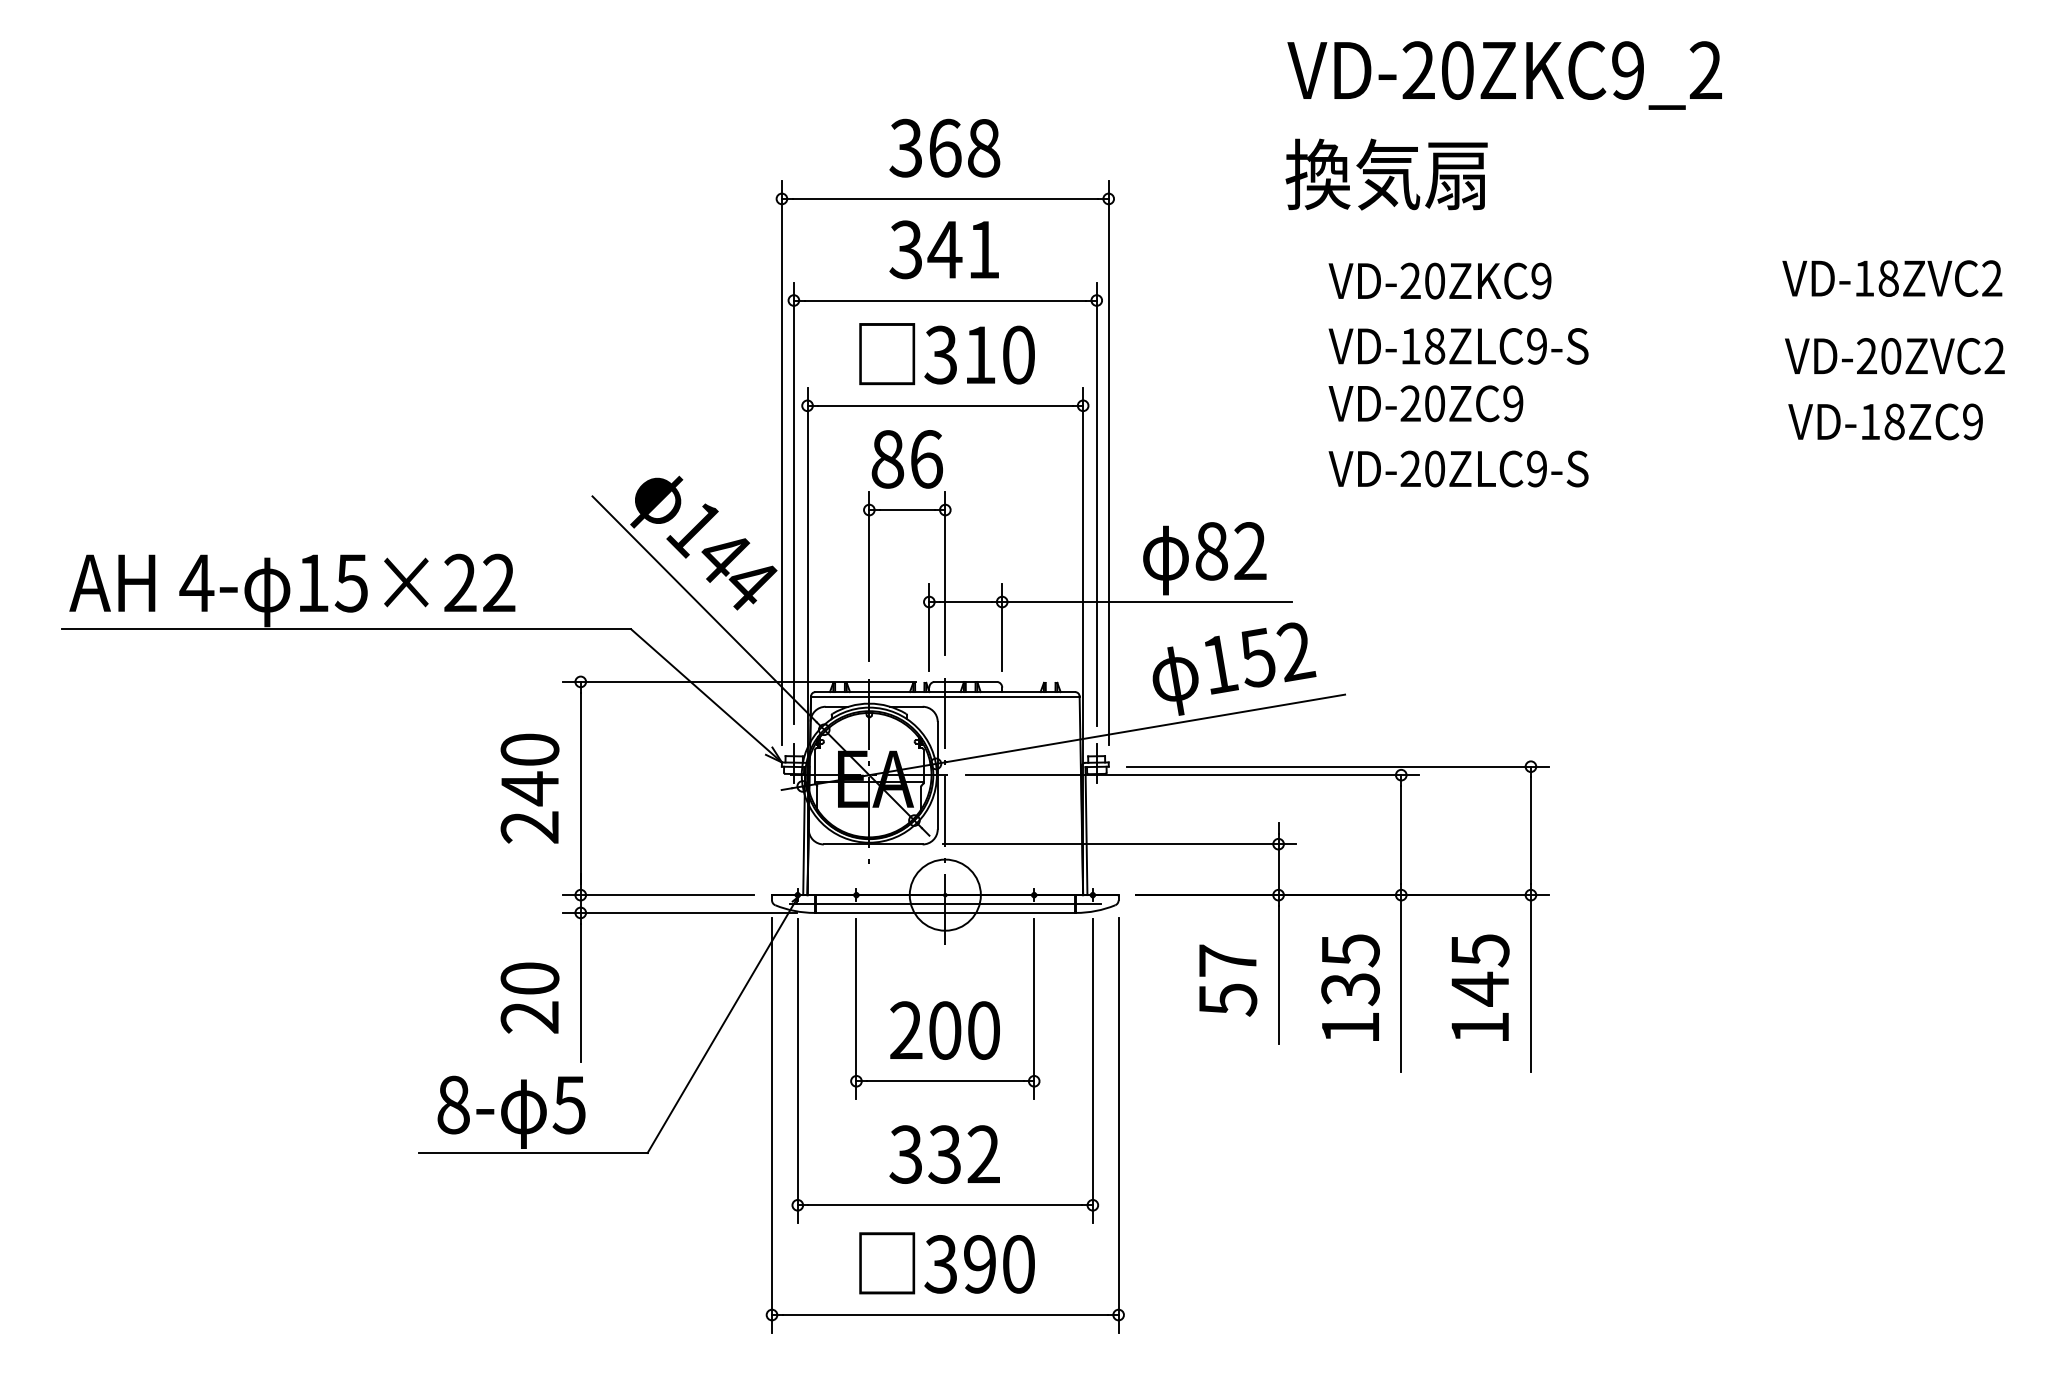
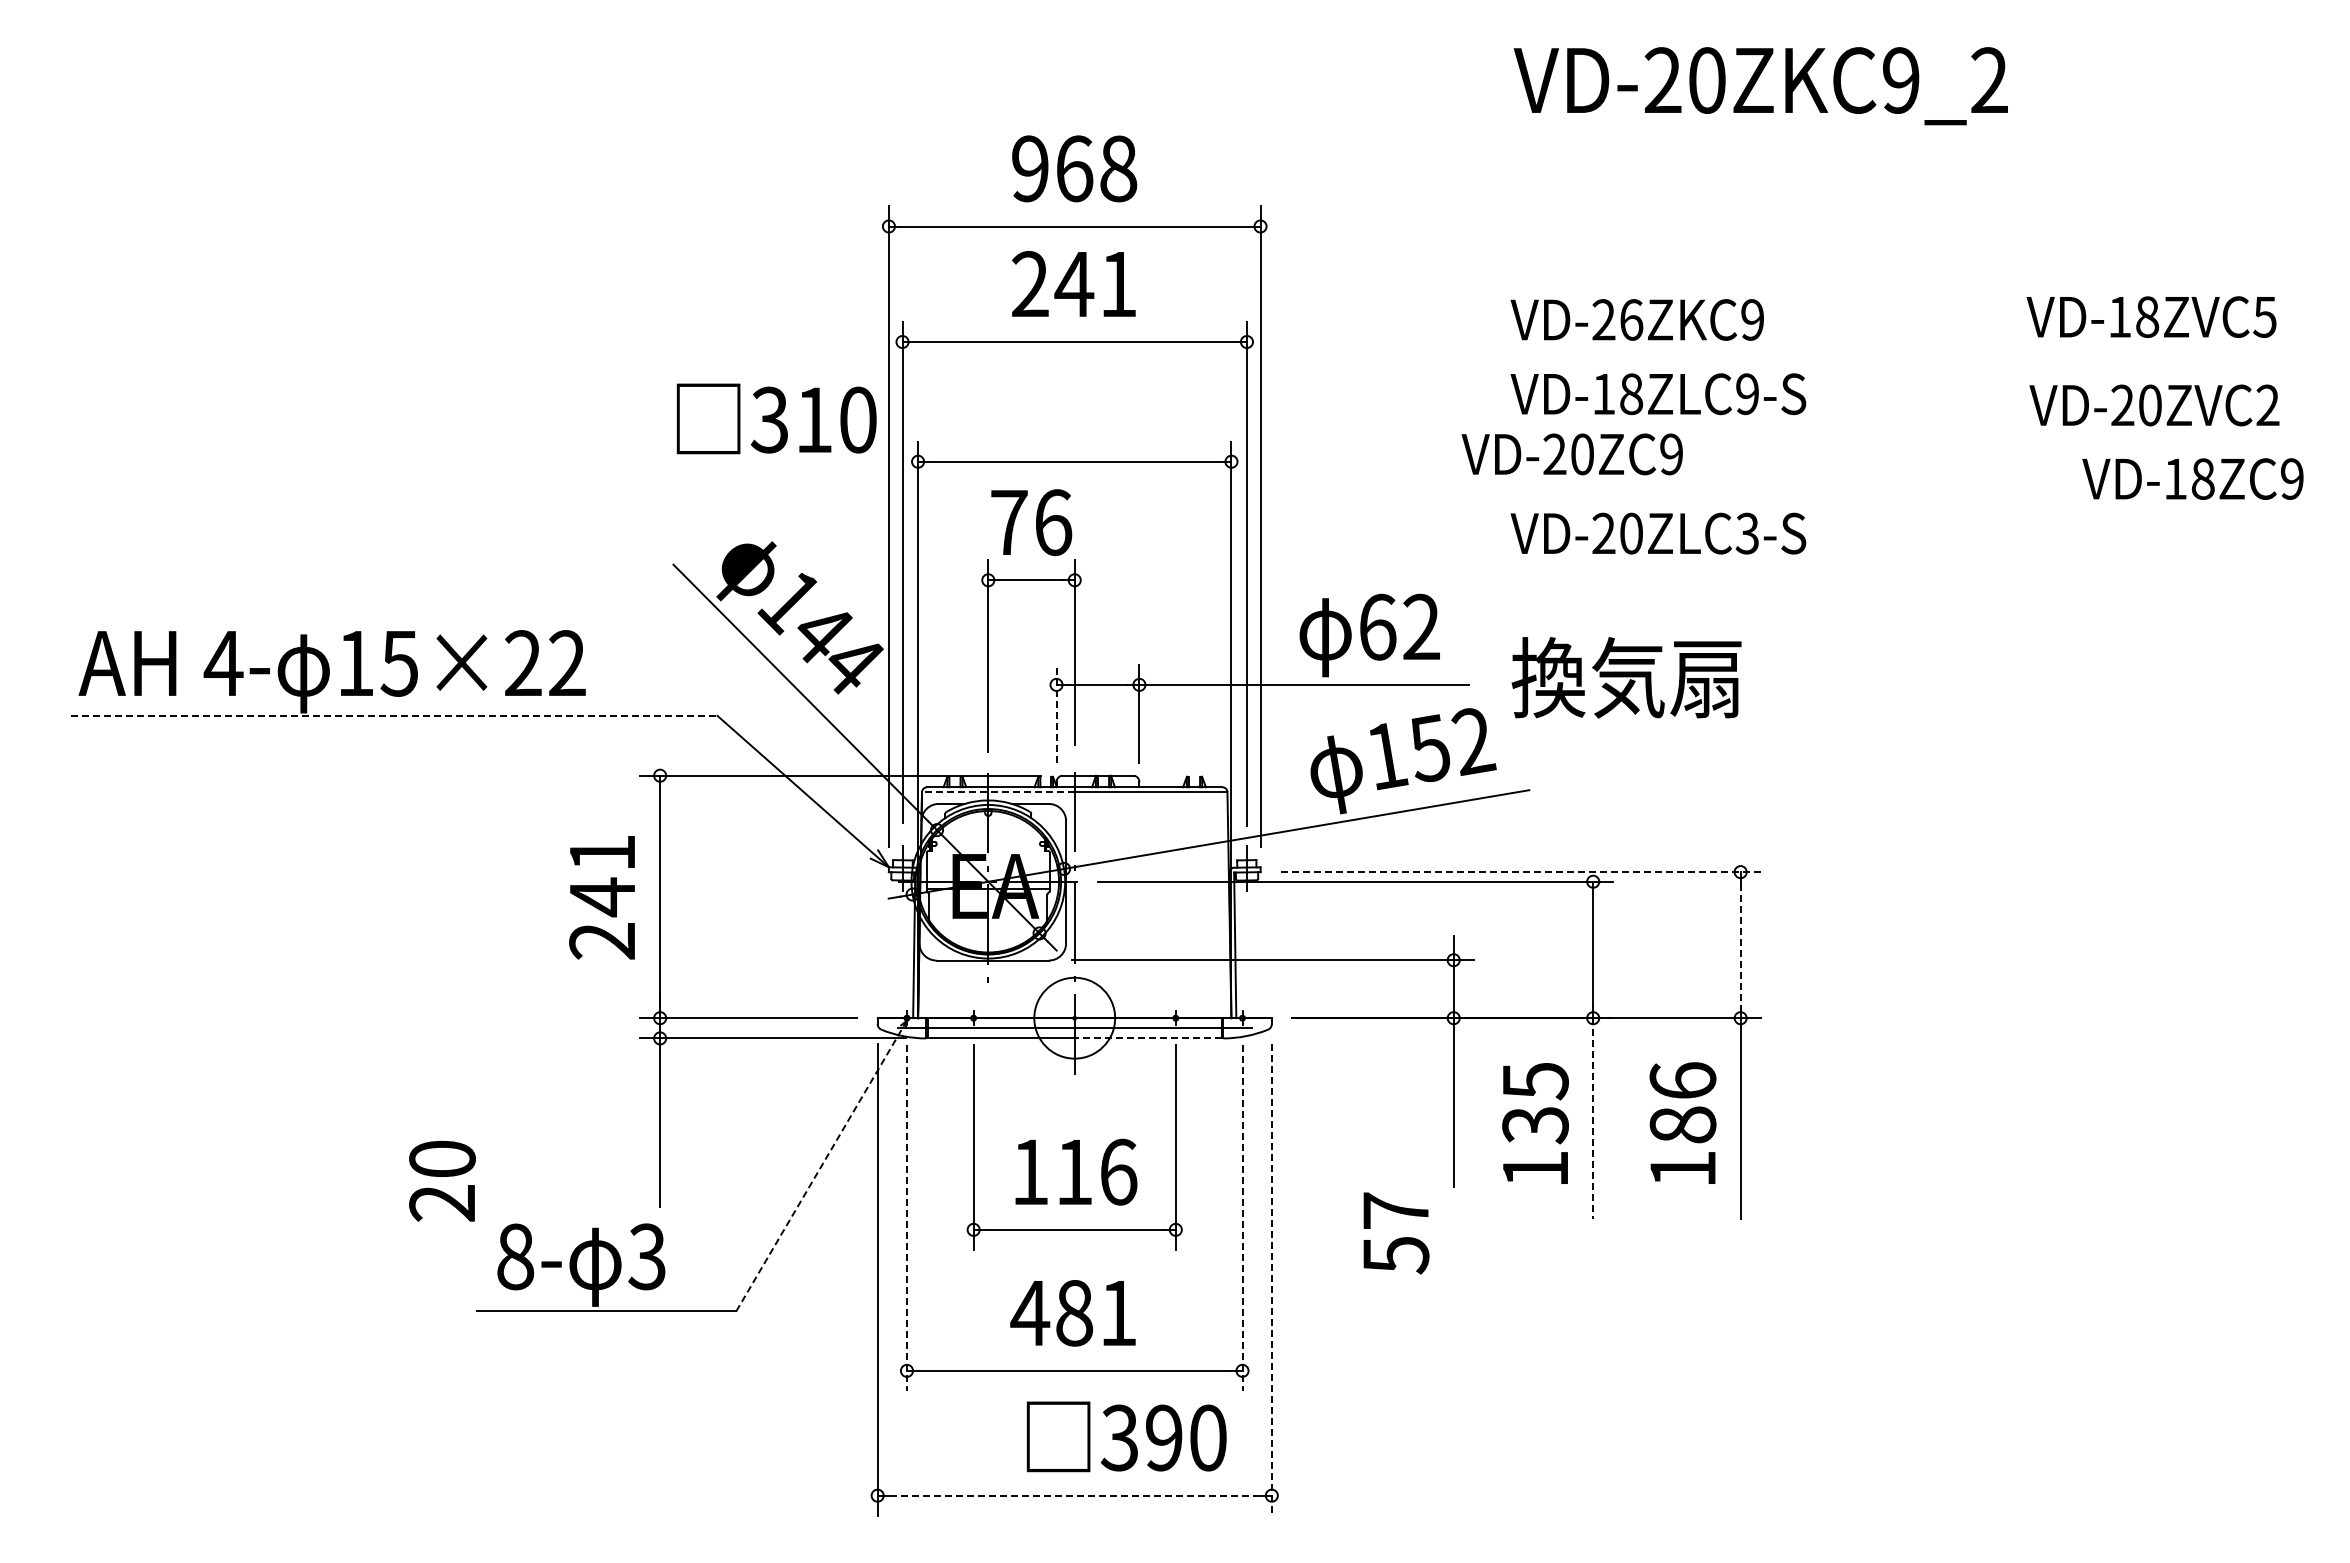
text: (1504, 75) -> (1760, 86), moved
text: (905, 147) -> (1029, 168), 368 -> 968
text: (1386, 174) -> (1626, 677), moved
text: (905, 249) -> (1029, 284), 341 -> 241
text: (1991, 278) -> (2264, 316), VD-18ZVC2 -> VD-18ZVC5
text: (1434, 280) -> (1631, 319), VD-20ZKC9 -> VD-26ZKC9
text: (946, 353) -> (776, 418), moved
text: (1425, 403) -> (1571, 454), moved
text: (1885, 421) -> (2192, 478), moved
text: (887, 459) -> (1009, 522), 86 -> 76
text: (1536, 468) -> (1746, 533), VD-20ZLC9-S -> VD-20ZLC3-S
text: (1211, 550) -> (1377, 626), 82 -> 62
line: (929, 627) -> (1056, 713), solid -> dashed
line: (347, 628) -> (394, 715), solid -> dashed
line: (877, 696) -> (997, 792), solid -> dashed
text: (530, 749) -> (602, 852), 240 -> 241
line: (1338, 767) -> (1521, 872), solid -> dashed
line: (1530, 831) -> (1740, 945), solid -> dashed
line: (1010, 913) -> (1148, 1038), solid -> dashed
text: (1479, 970) -> (1682, 1103), 145 -> 186
text: (1228, 980) -> (1396, 1233), moved
line: (1401, 983) -> (1593, 1118), solid -> dashed
text: (530, 998) -> (442, 1181), moved
line: (722, 1025) -> (821, 1166), solid -> dashed
text: (945, 1029) -> (1074, 1171), 200 -> 116
line: (797, 1071) -> (906, 1218), solid -> dashed
line: (1092, 1071) -> (1242, 1218), solid -> dashed
text: (568, 1104) -> (646, 1256), 5 -> 3
line: (1118, 1125) -> (1271, 1280), solid -> dashed
text: (944, 1153) -> (1073, 1312), 332 -> 481
text: (946, 1263) -> (1126, 1436), moved
line: (945, 1314) -> (1074, 1495), solid -> dashed

